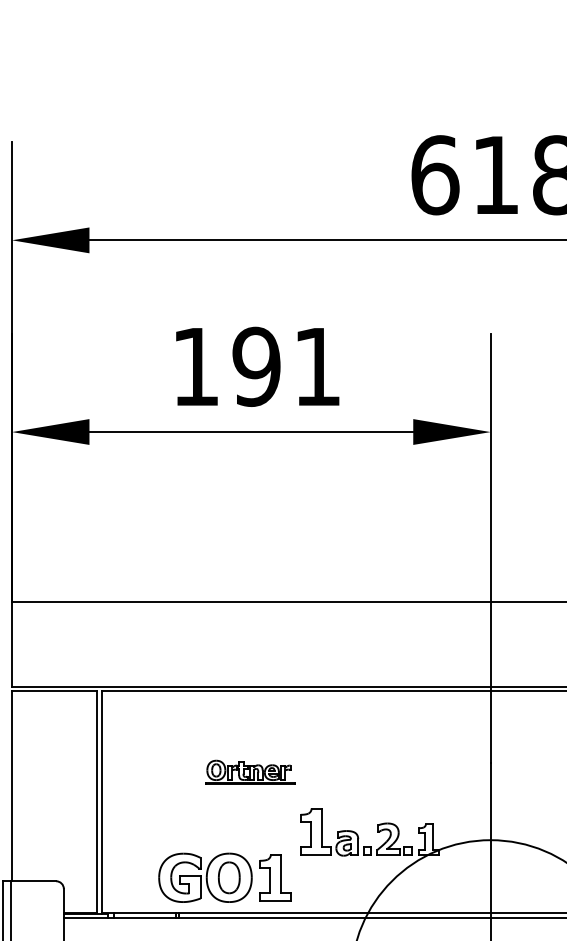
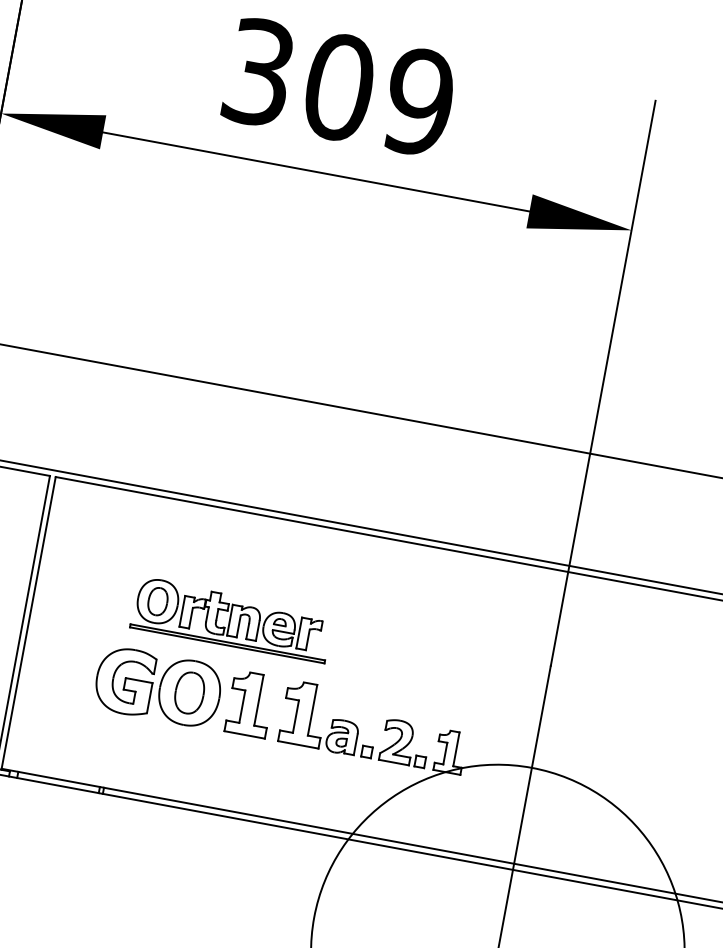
text: (257, 366) -> (340, 87), 191 -> 309
part: (250, 772) -> (232, 620), size x1.67
part: (224, 877) -> (183, 691), moved

